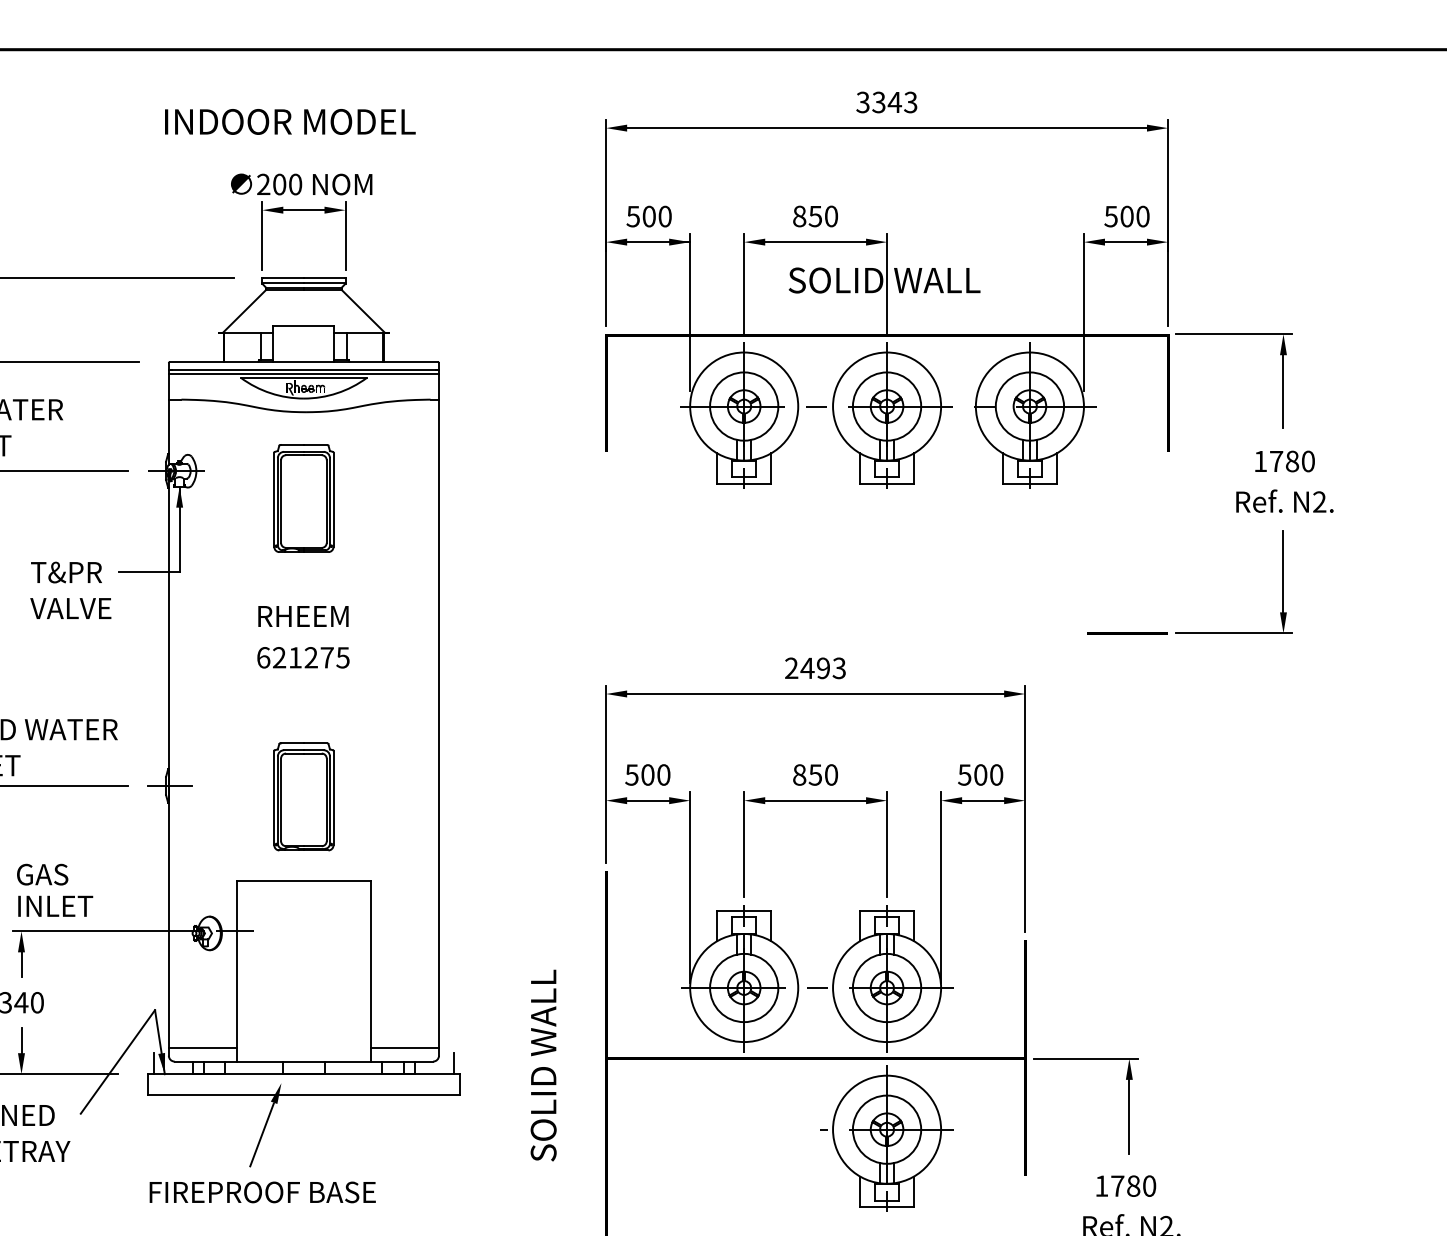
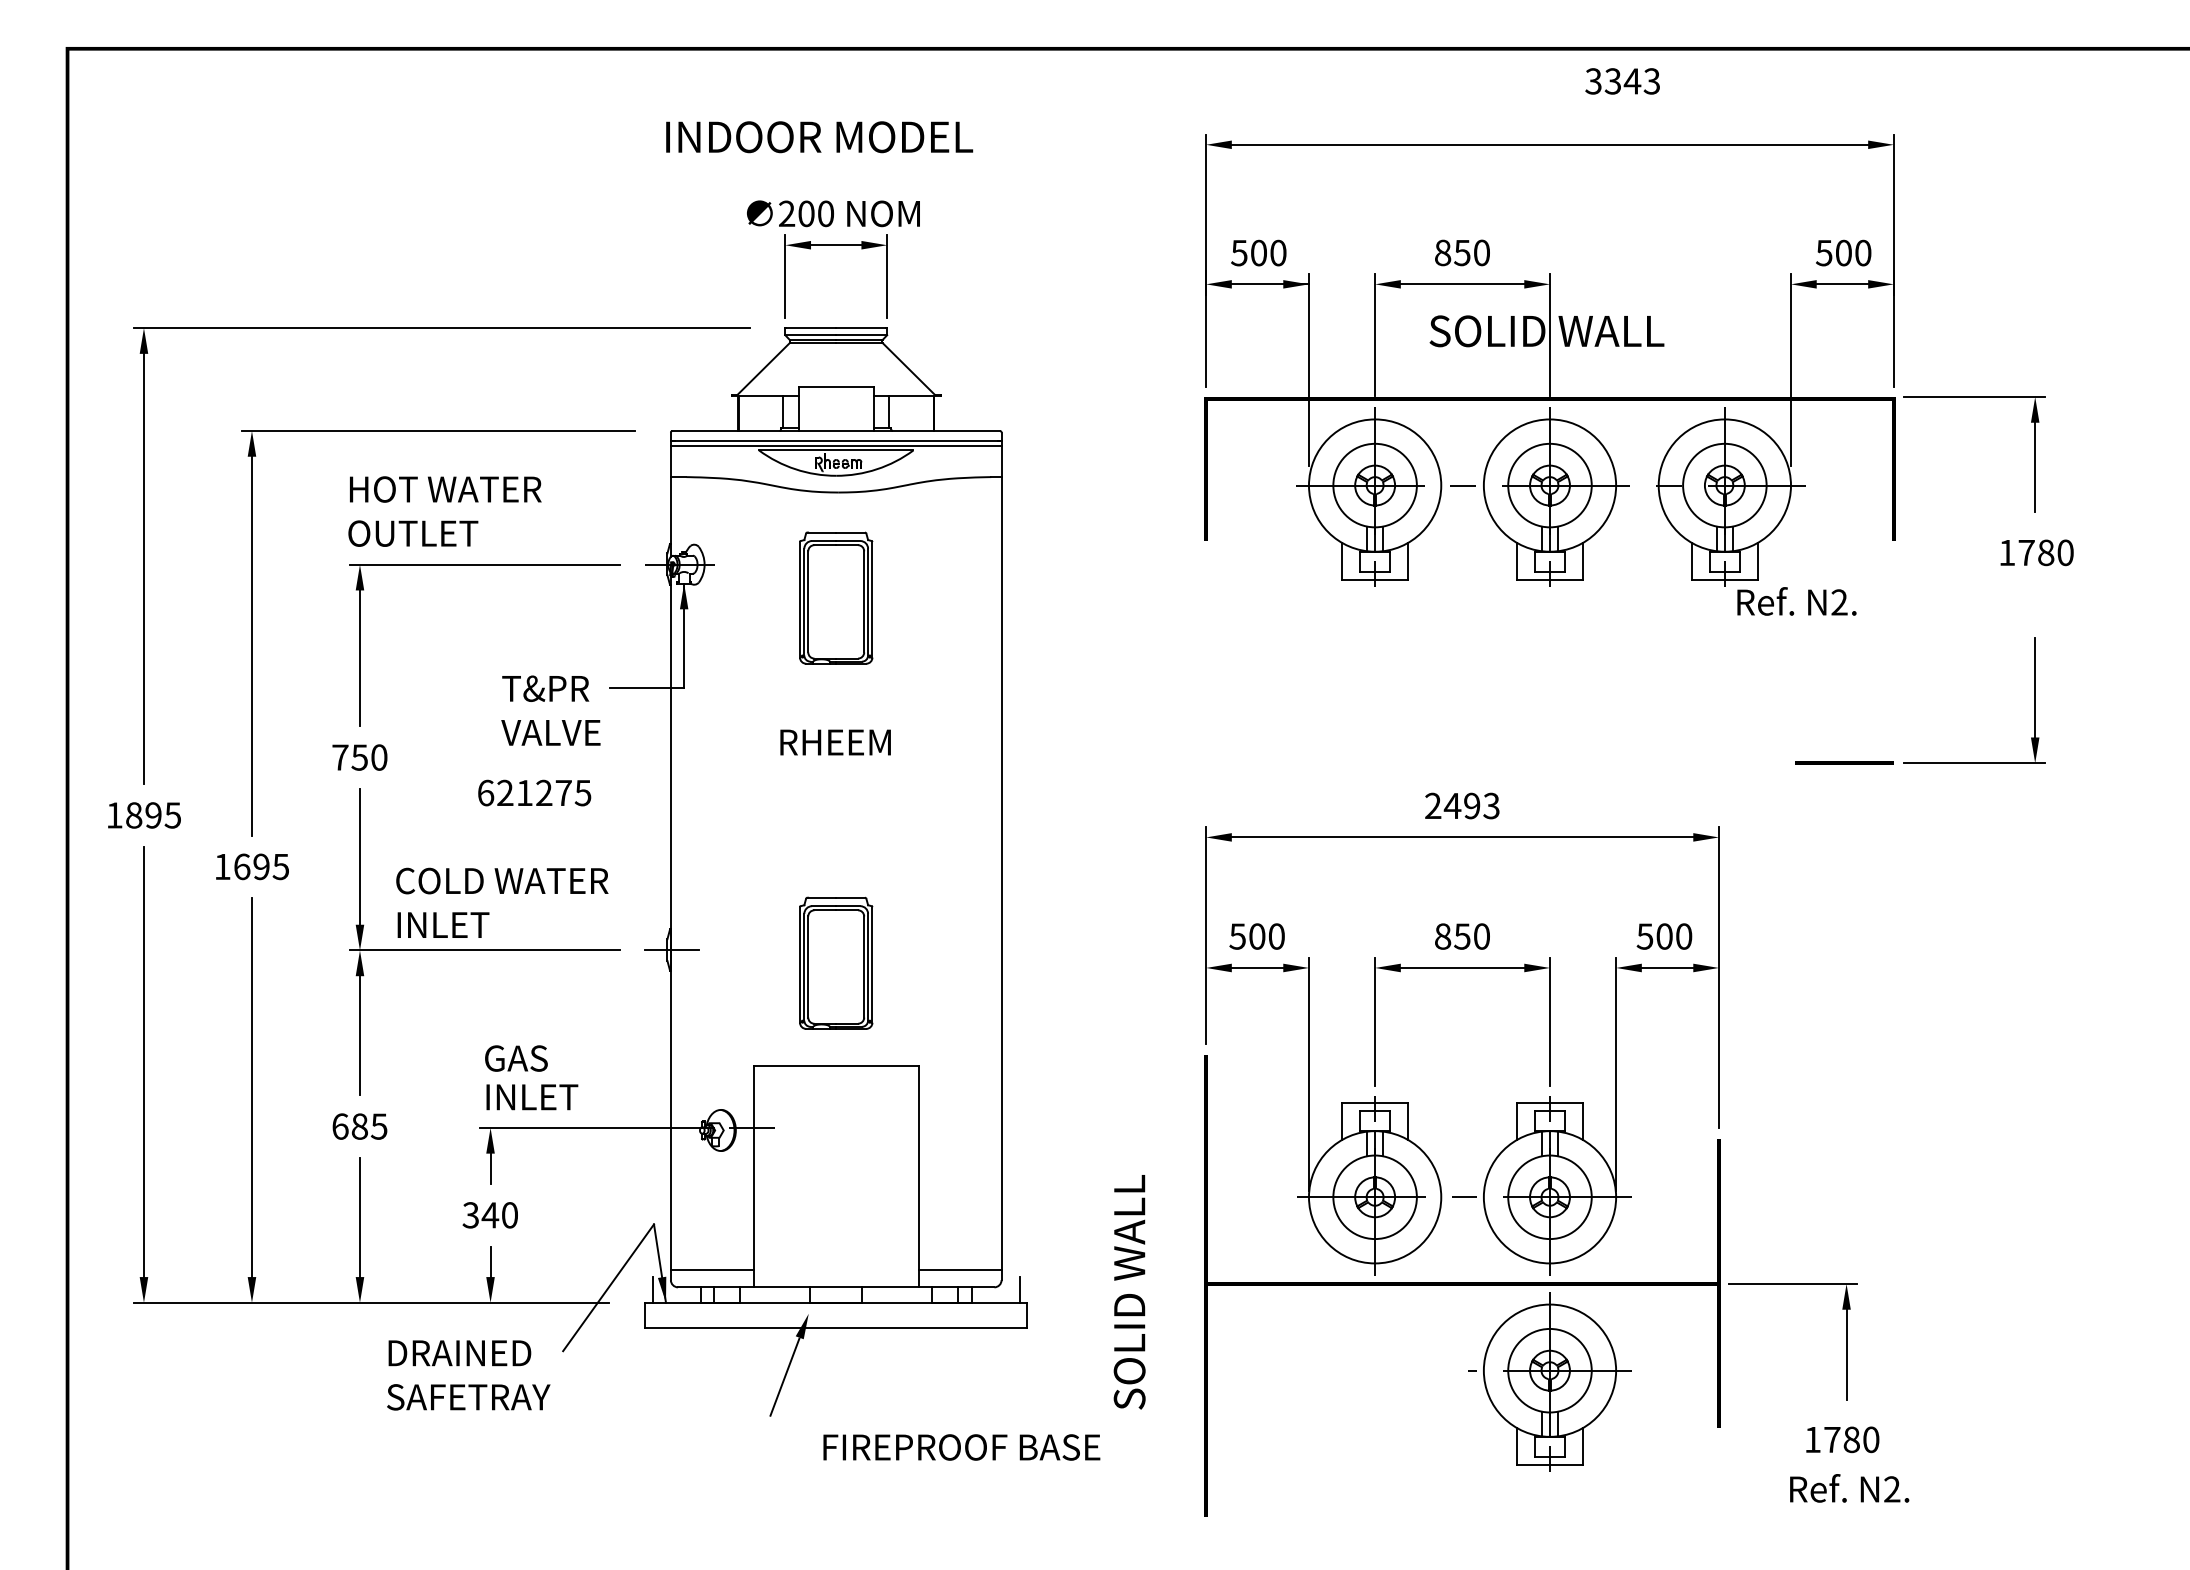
text: (886, 102) -> (1622, 81), moved
text: (1284, 501) -> (1796, 601), moved
text: (303, 657) -> (534, 792), moved
text: (262, 1192) -> (961, 1447), moved

